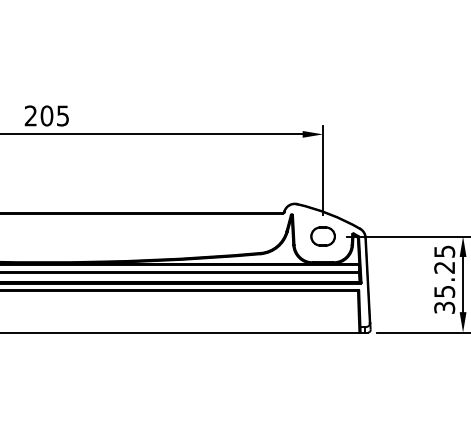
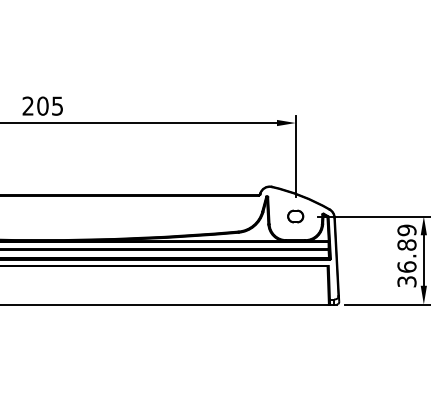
part: (322, 236) -> (295, 216), size x0.7
text: (444, 271) -> (406, 248), 35.25 -> 36.89

